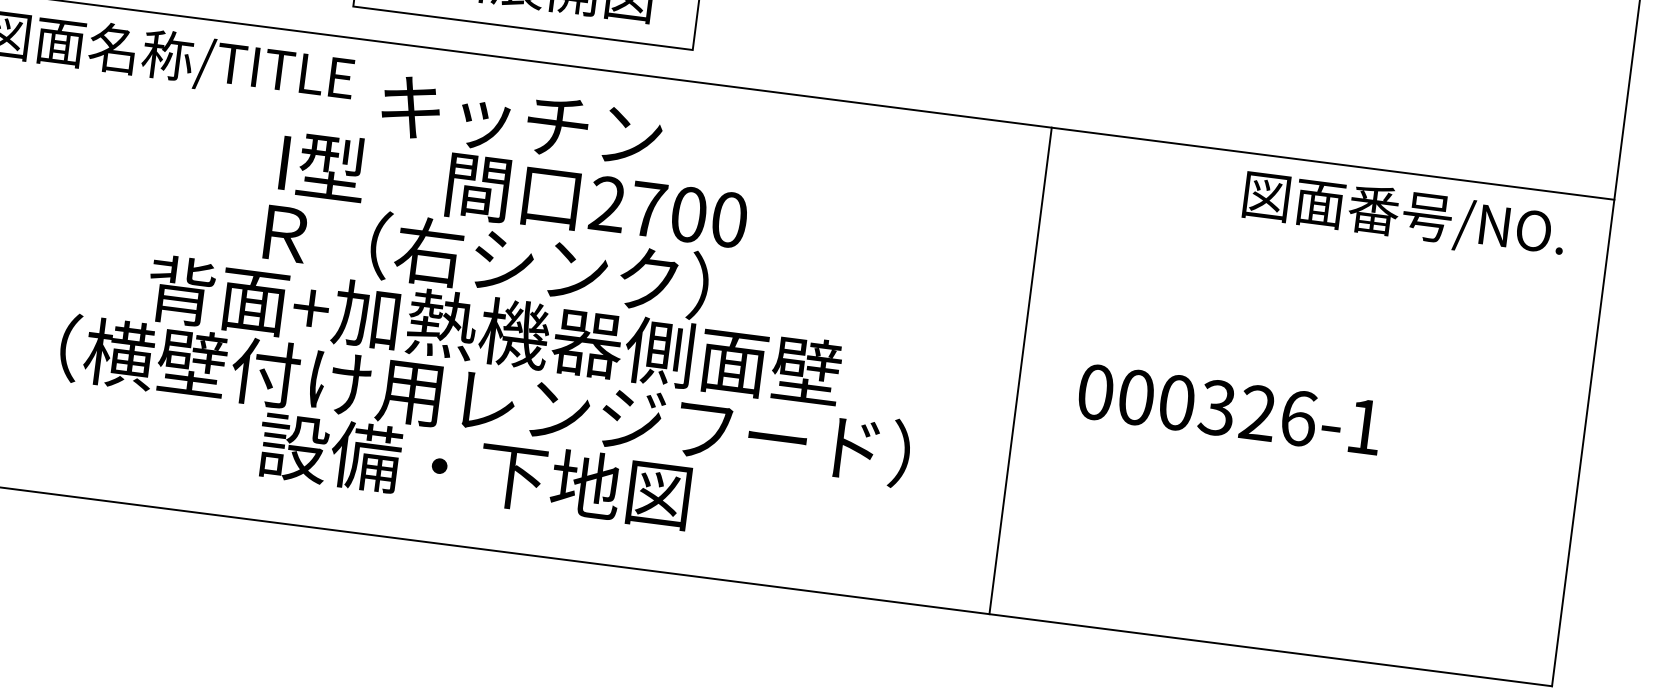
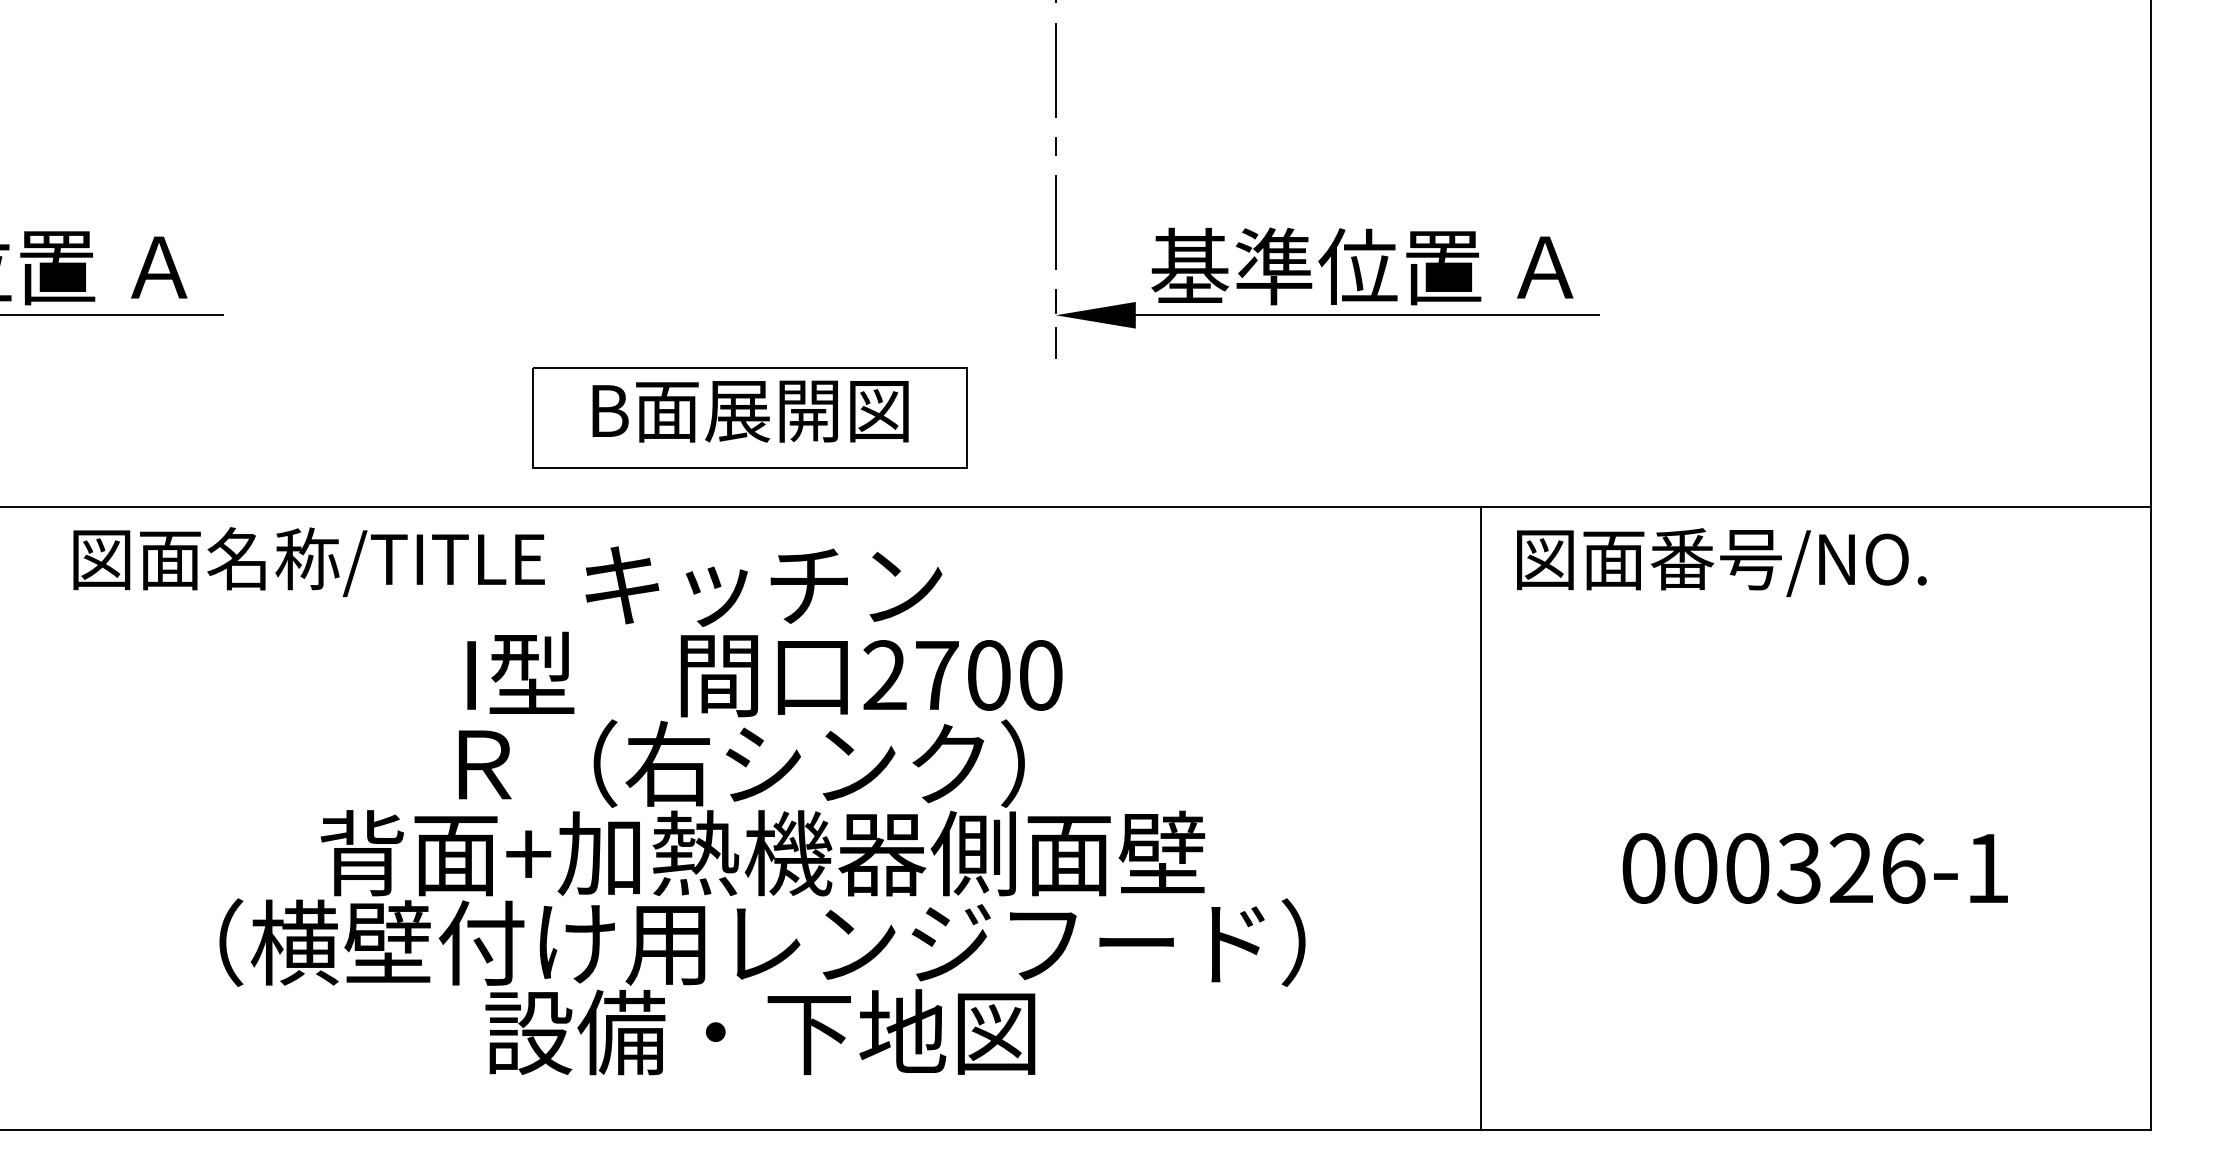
text: (1404, 216) -> (1721, 562), moved
line: (1020, 370) -> (1480, 818), moved
text: (1229, 409) -> (1814, 868), moved

